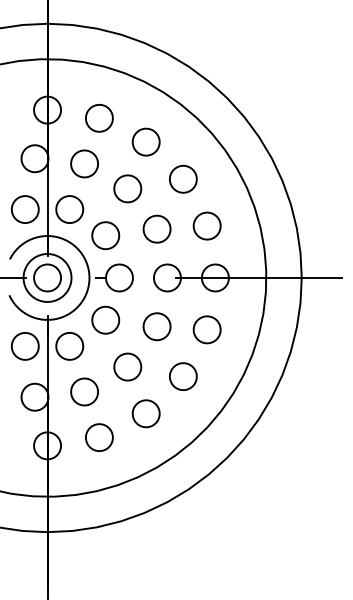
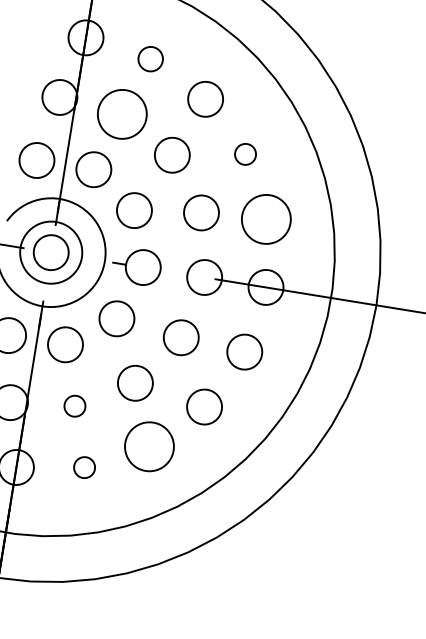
part: (99, 118) -> (150, 59), size x0.7
part: (84, 163) -> (122, 113), size x1.4
part: (183, 178) -> (245, 153), size x0.6
part: (206, 225) -> (265, 218), size x1.4
part: (84, 391) -> (74, 405), size x0.6
part: (145, 413) -> (148, 446), size x1.4
part: (99, 437) -> (84, 467), size x0.6

